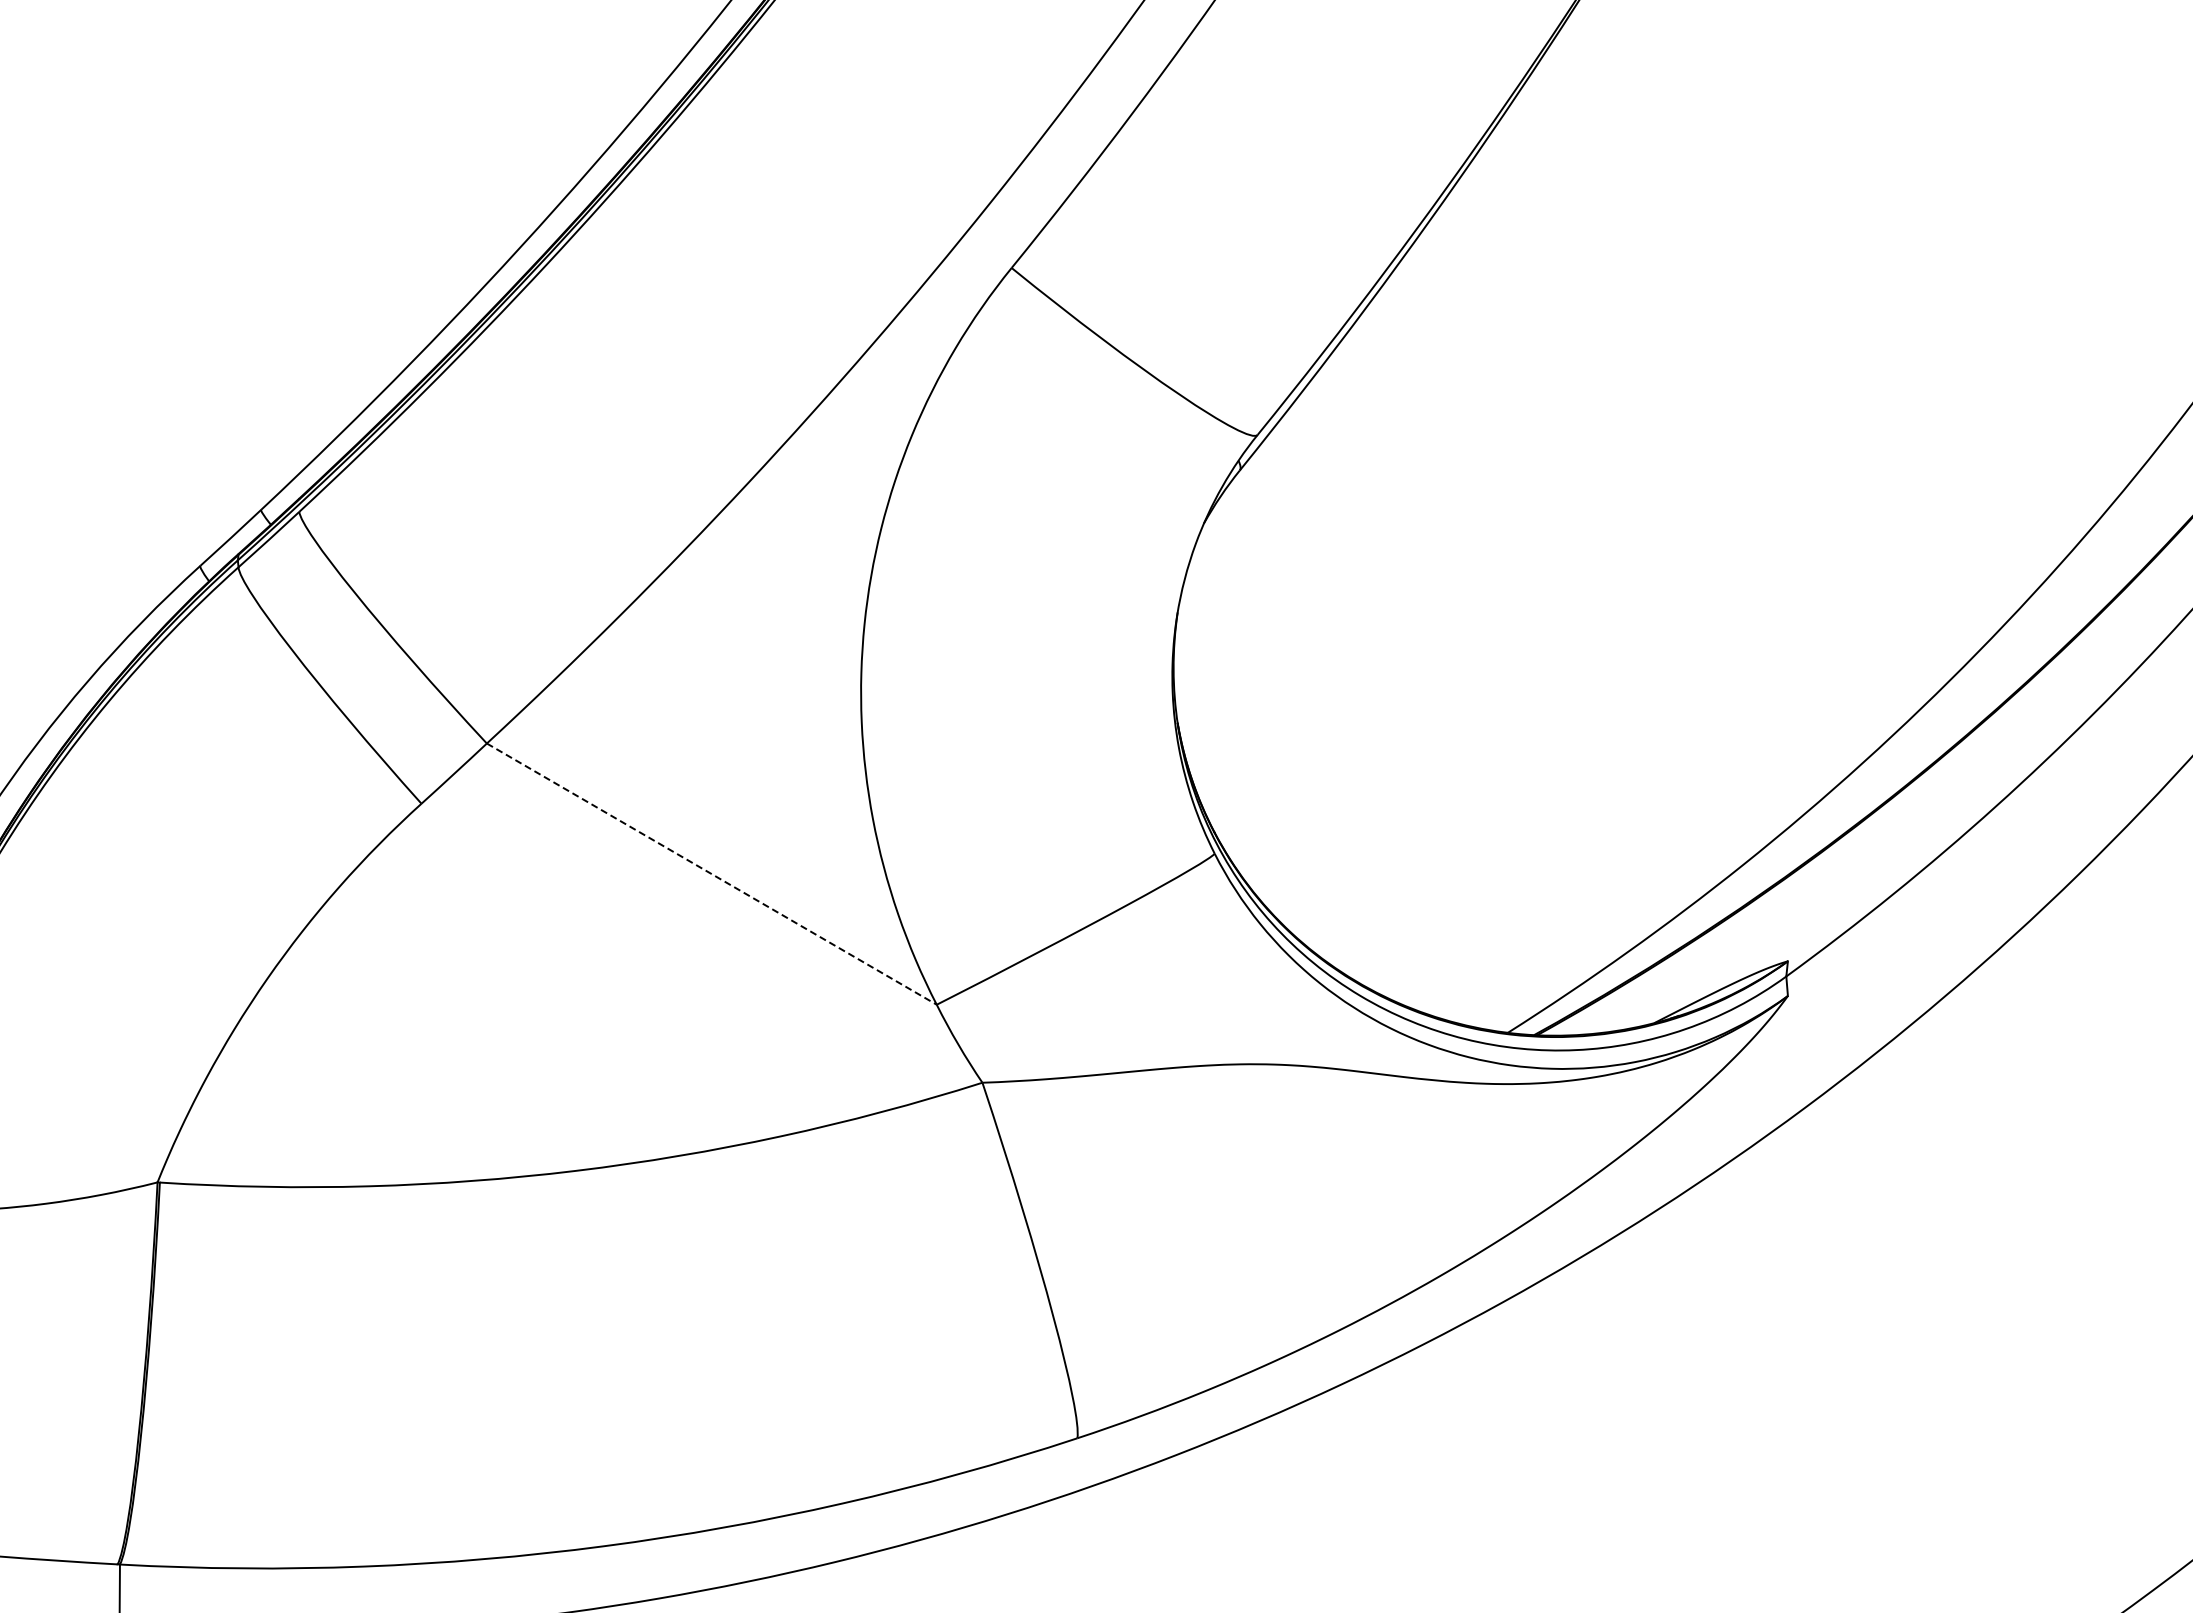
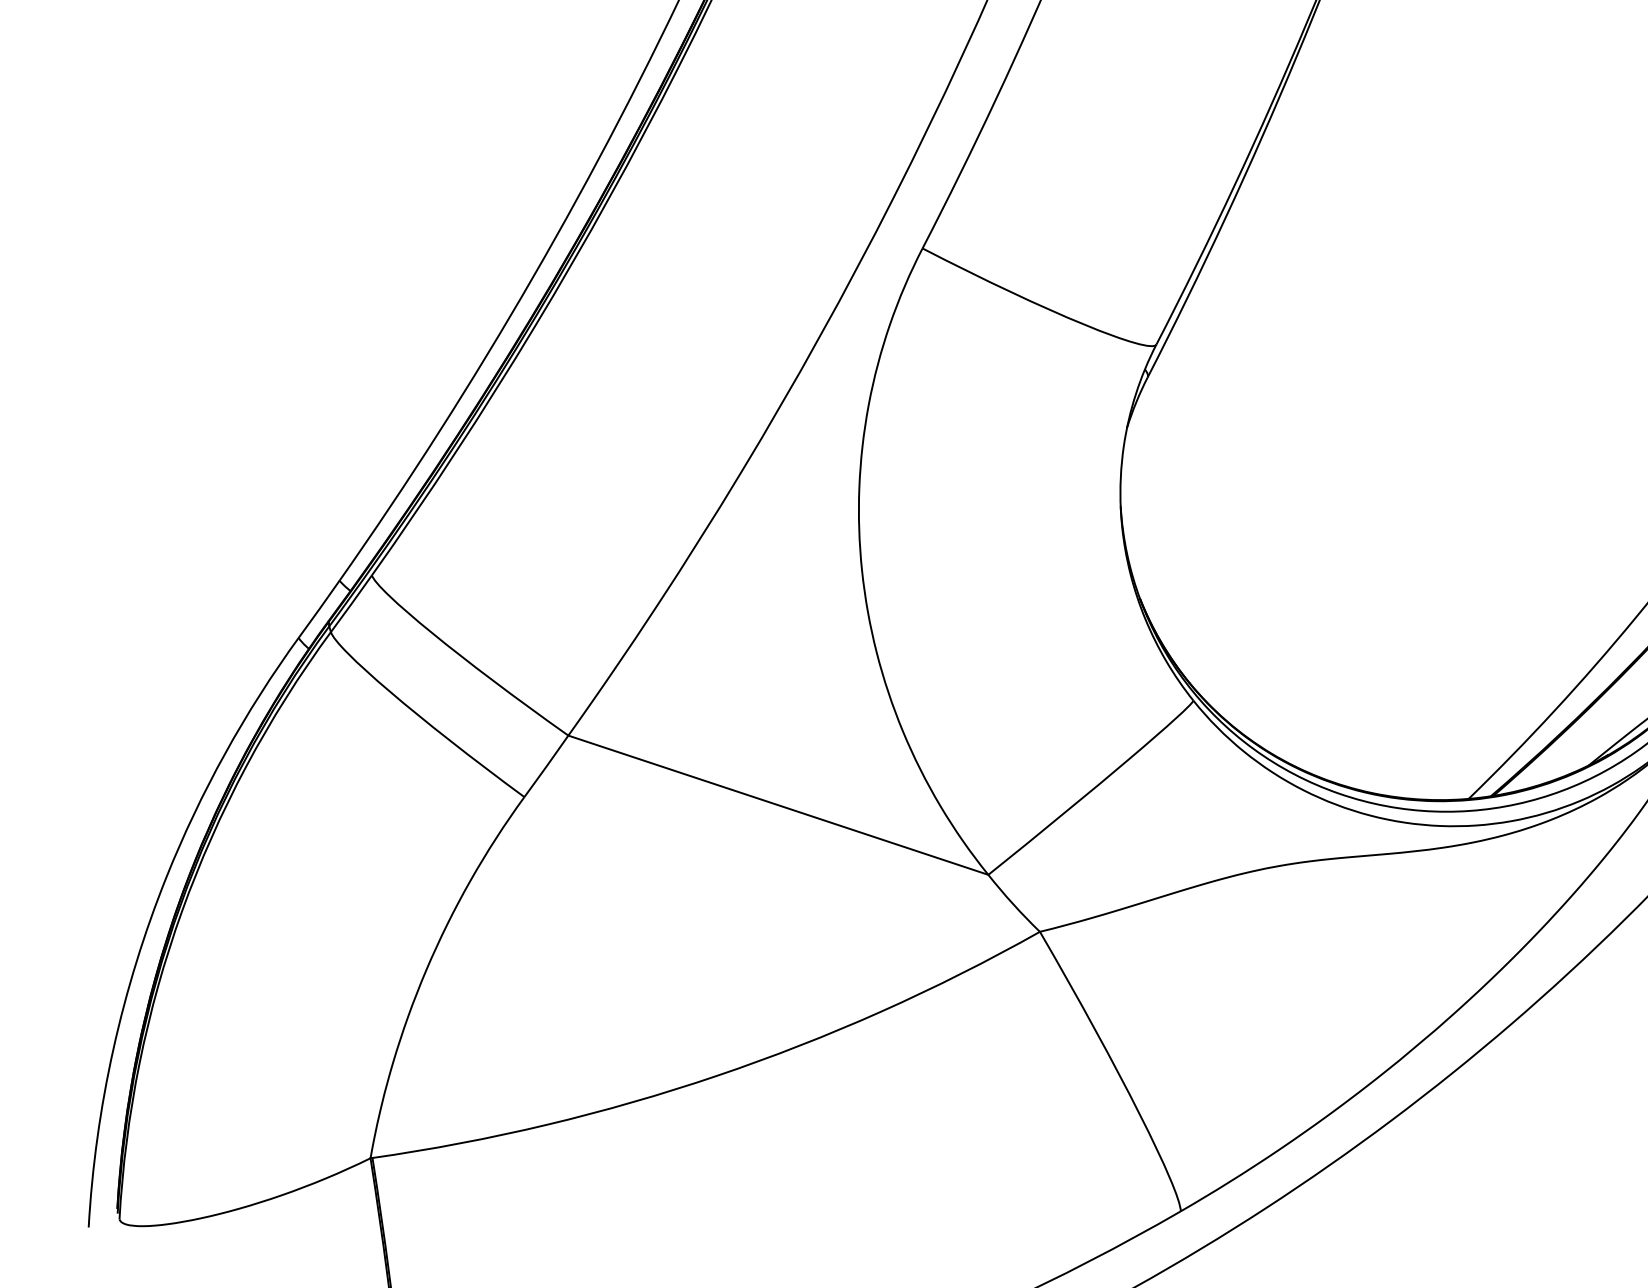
line: (712, 874) -> (778, 805), dashed -> solid

